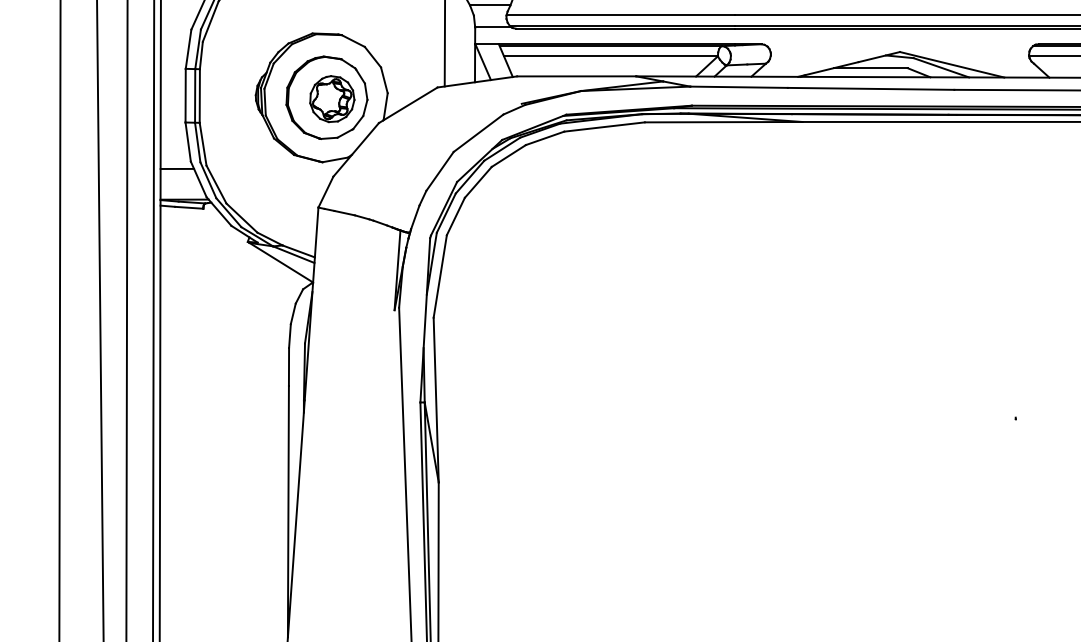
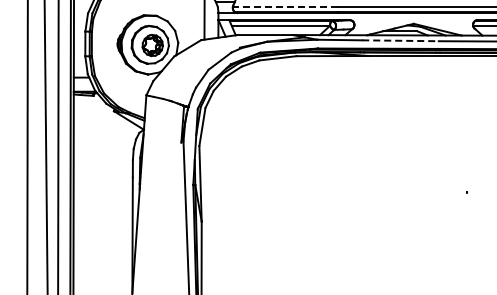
line: (620, 14) -> (285, 6), solid -> dashed
line: (871, 88) -> (400, 40), solid -> dashed

